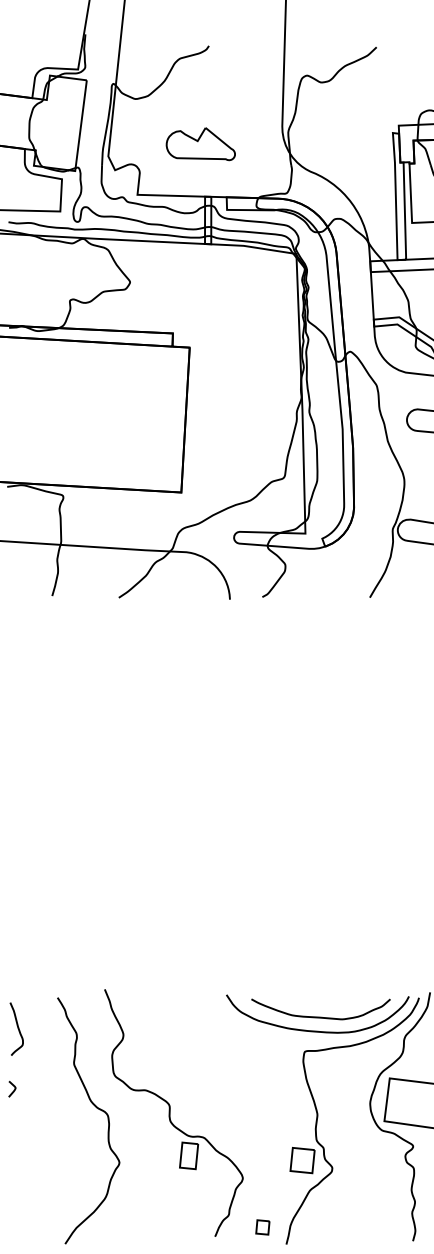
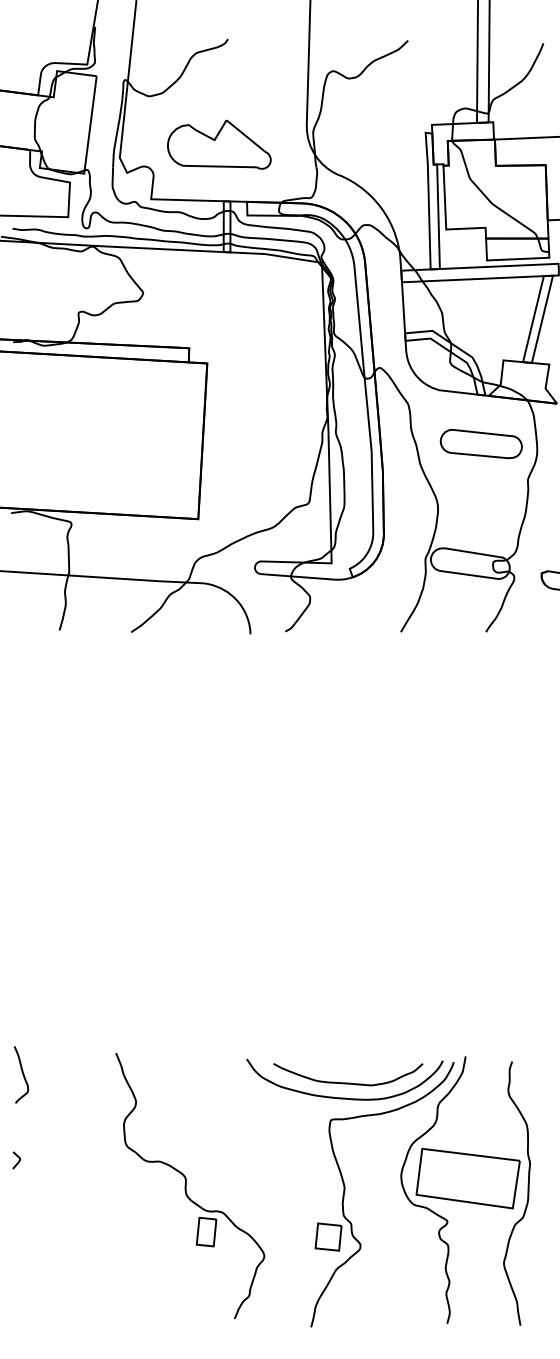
part: (200, 143) -> (218, 144), size x1.4
curve: (17, 1028) -> (22, 1074), moved
curve: (96, 1108) -> (107, 1181), removed
part: (262, 1226) -> (285, 1308), removed

